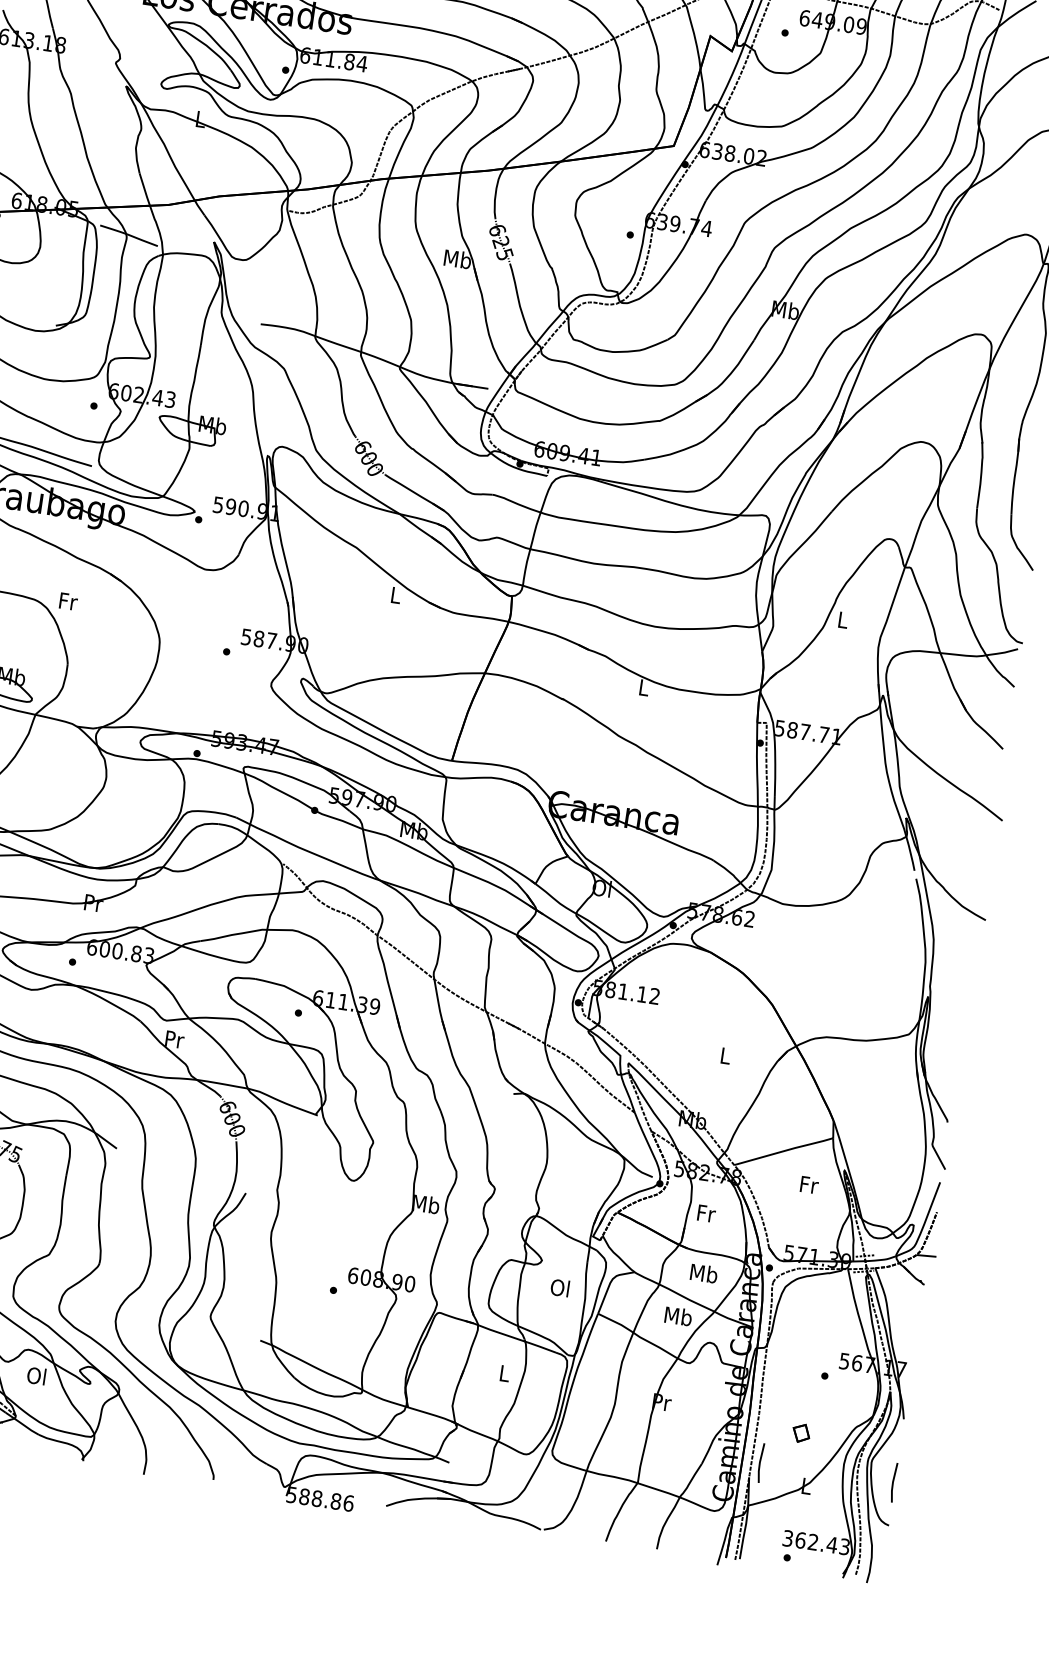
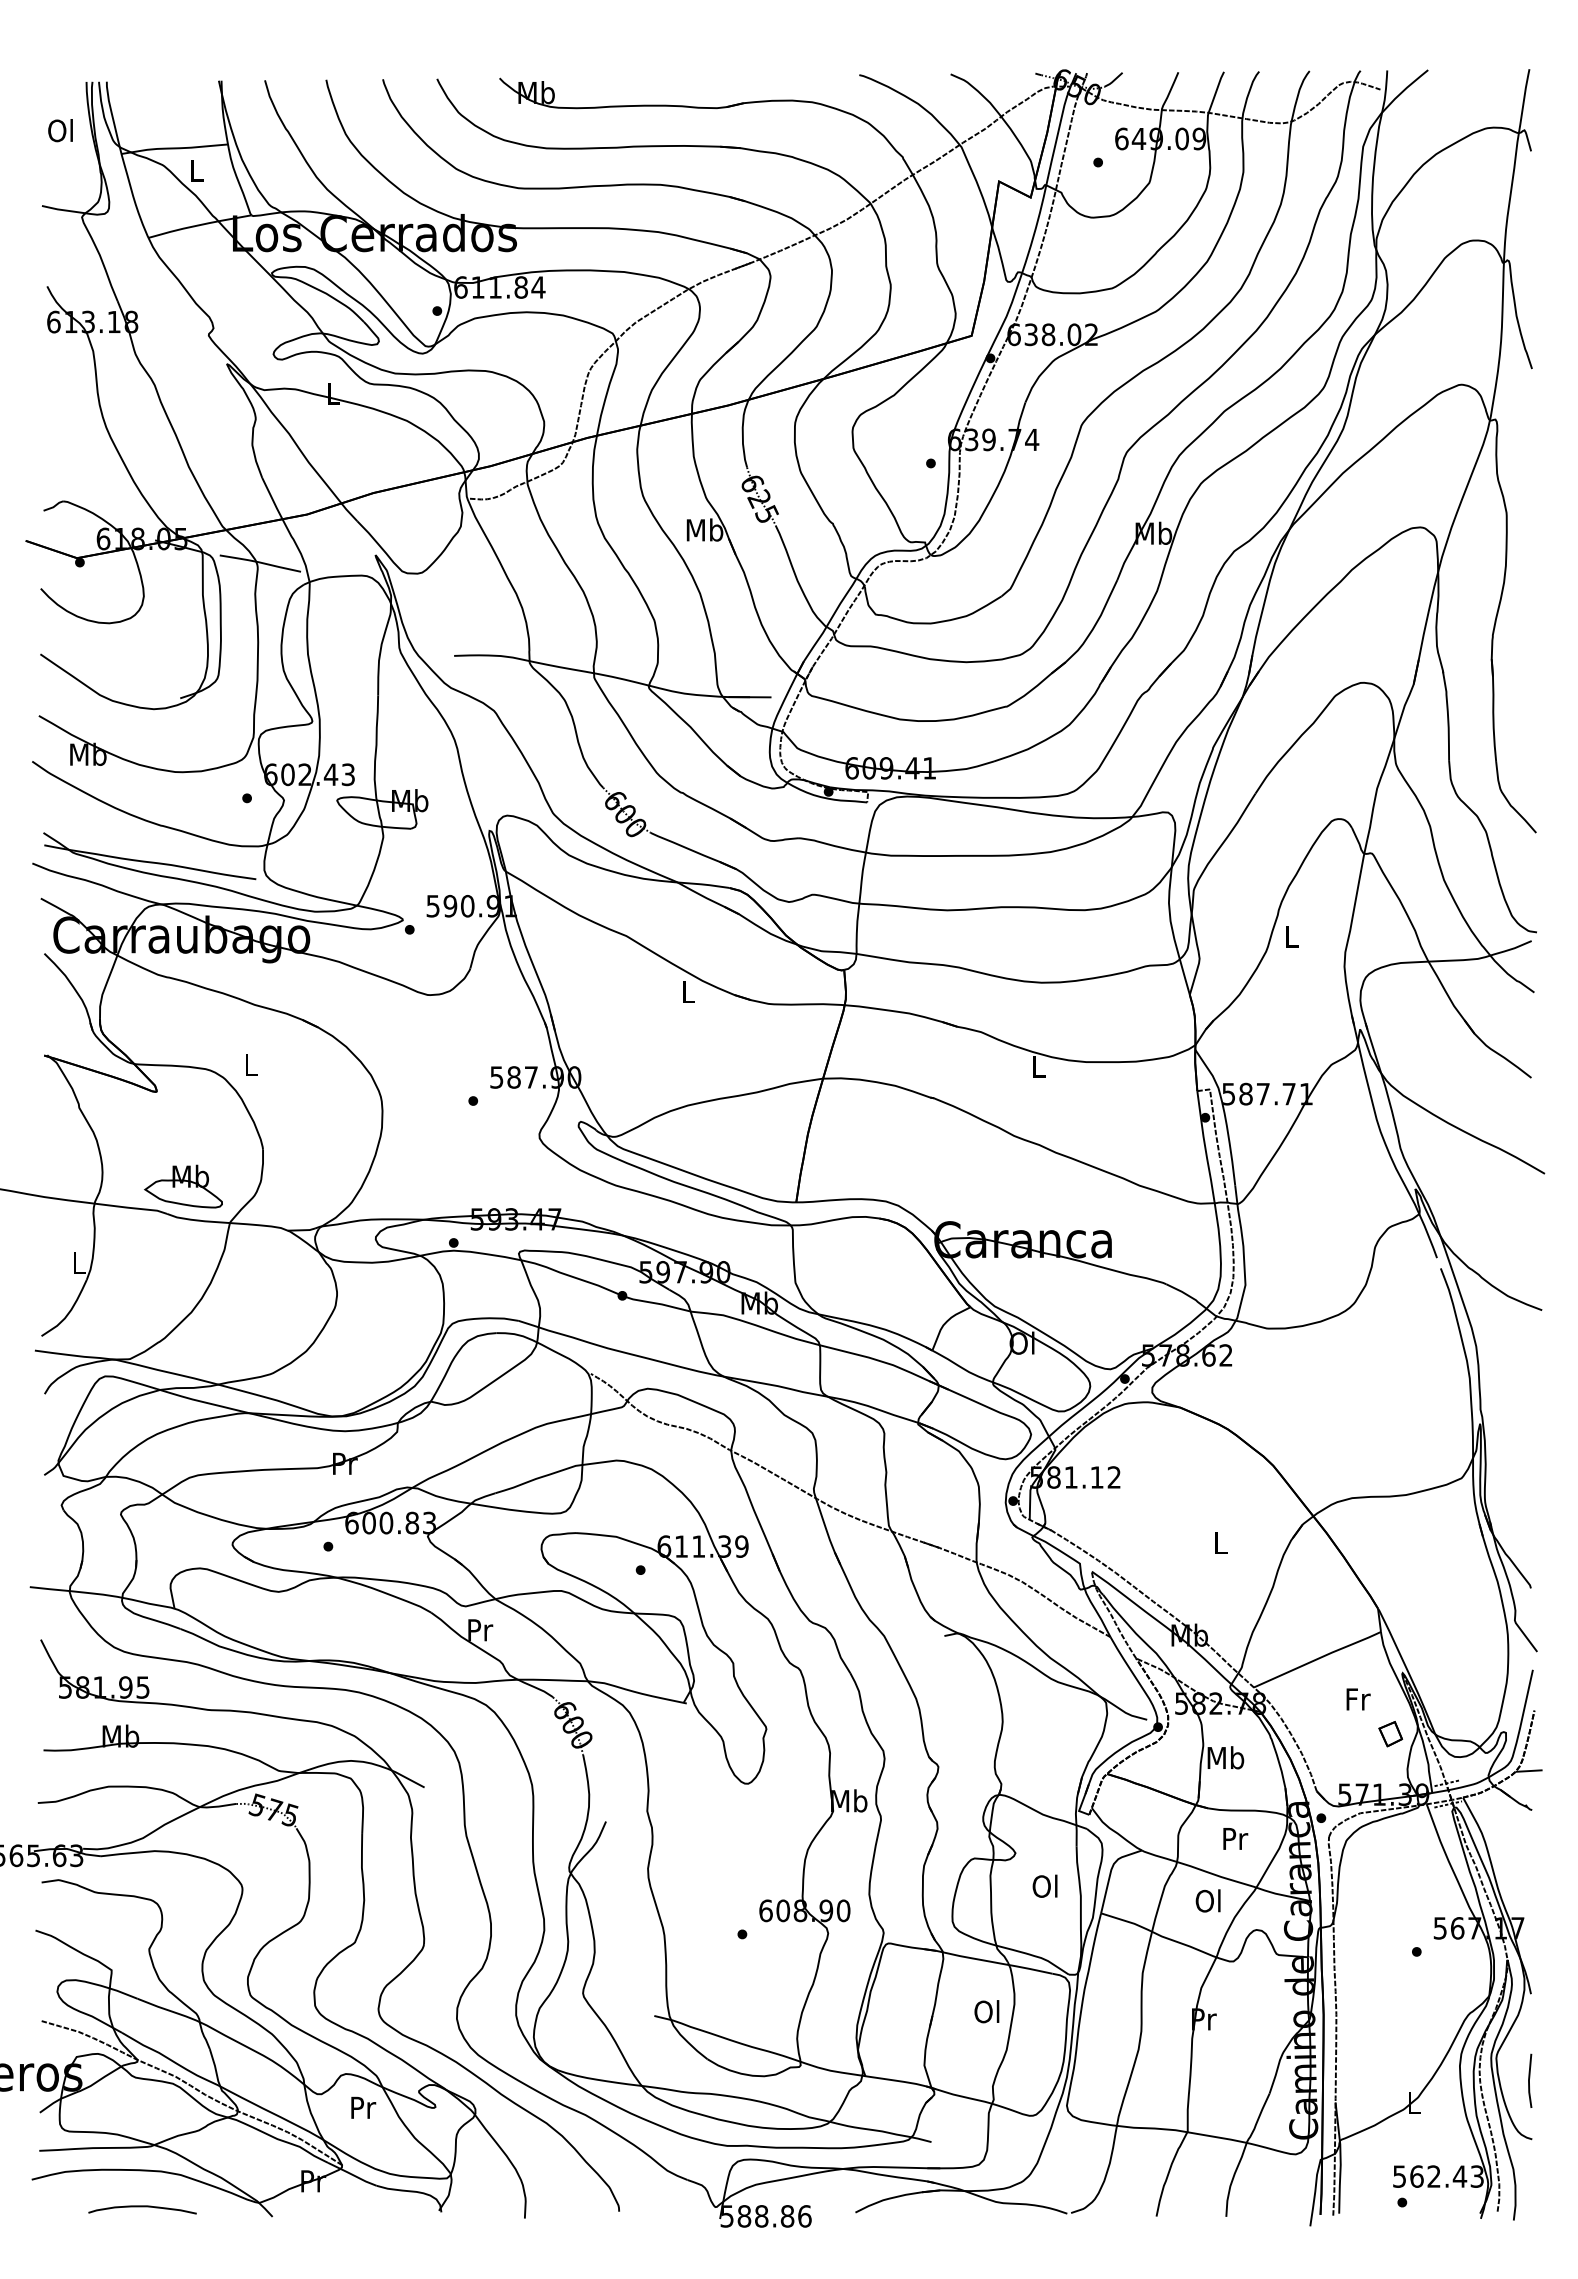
text: (68, 601) -> (251, 1065), Fr -> L
text: (705, 1213) -> (1225, 1757), Fr -> Mb
text: (703, 1273) -> (1234, 1838), Mb -> Pr
text: (678, 1316) -> (1209, 1900), Mb -> Ol
text: (503, 1373) -> (986, 2011), L -> Ol
text: (36, 1375) -> (362, 2107), Ol -> Pr
part: (801, 1433) -> (1390, 1734), moved
line: (760, 1462) -> (1347, 2080), removed
text: (787, 1538) -> (1399, 2176), 362.43 -> 562.43

